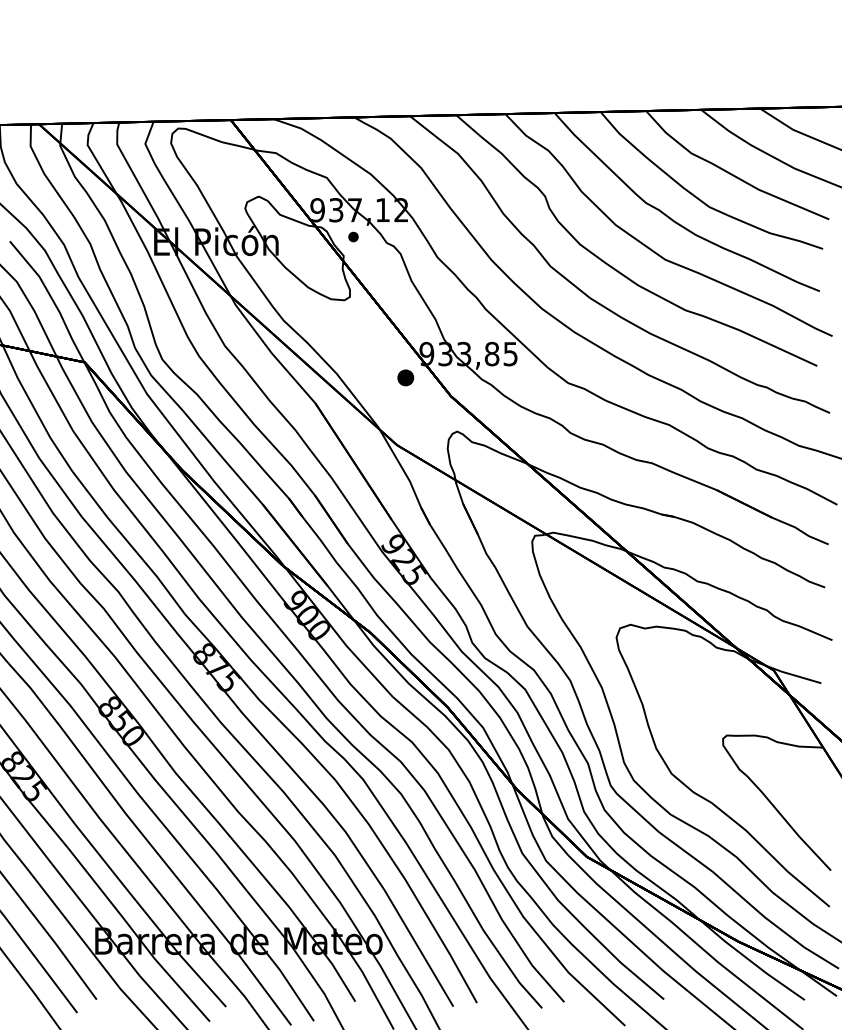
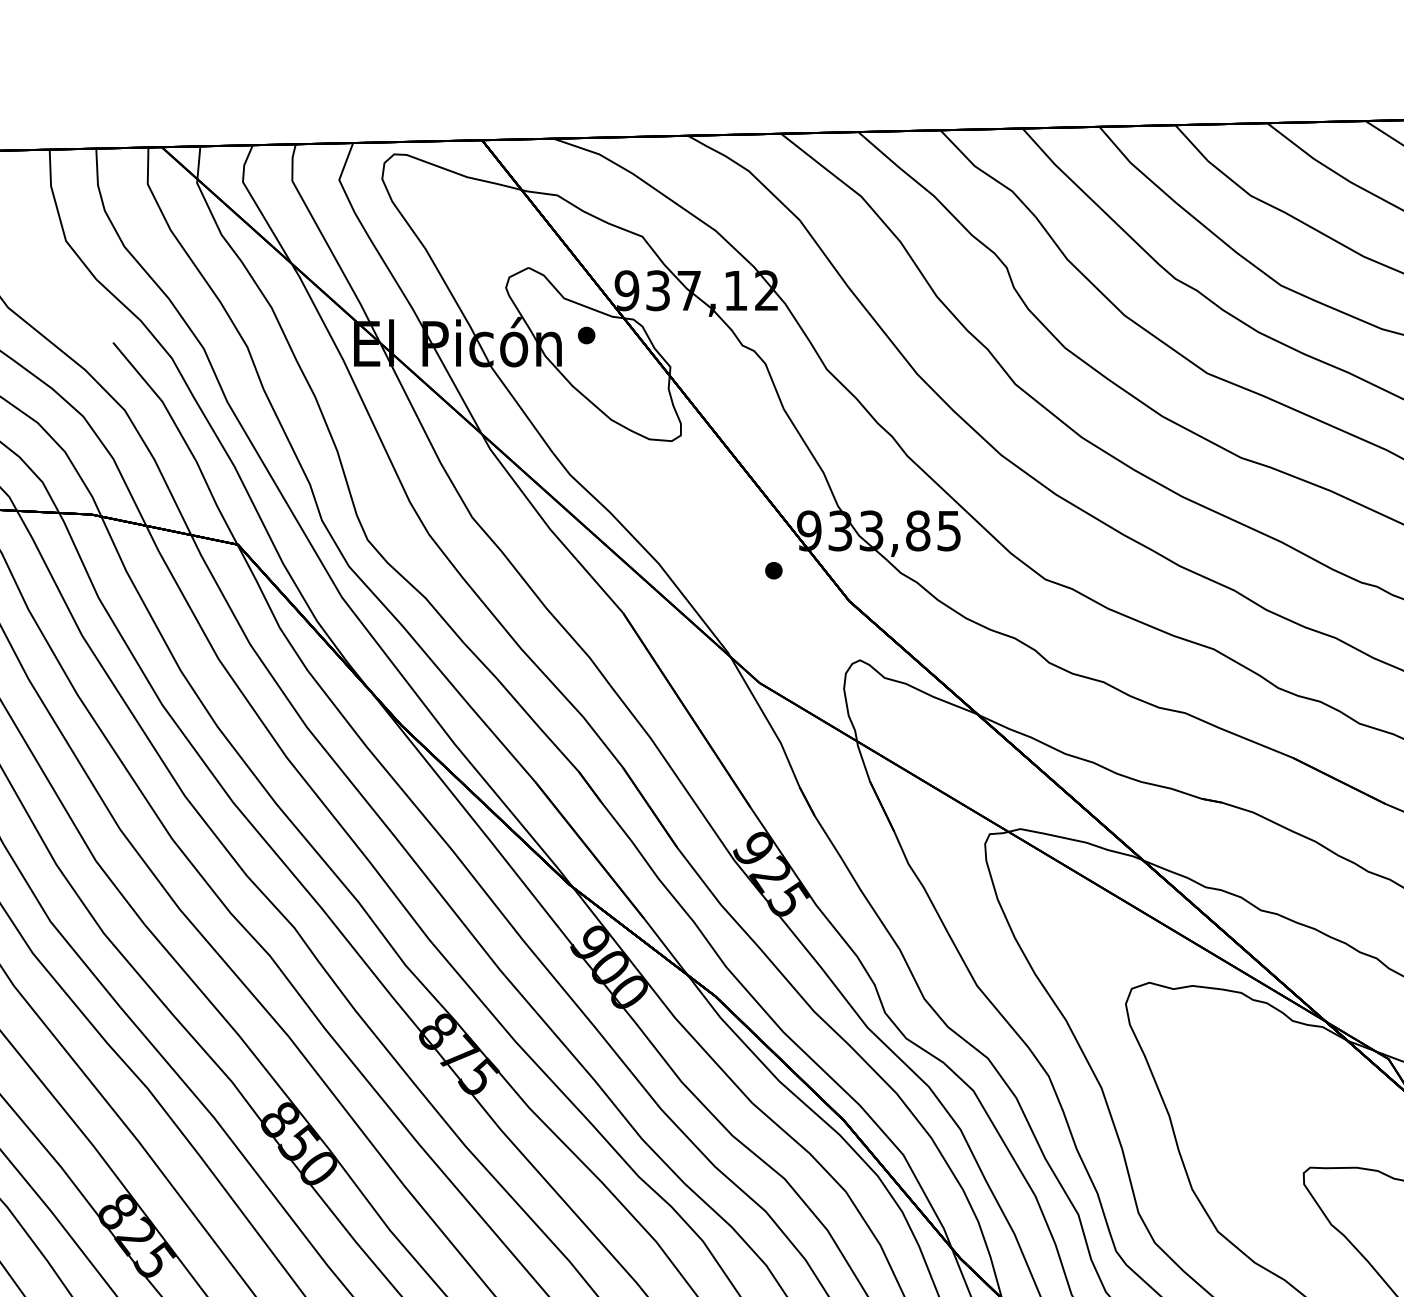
part: (353, 236) -> (586, 334), moved
part: (405, 377) -> (773, 569), size x0.62

